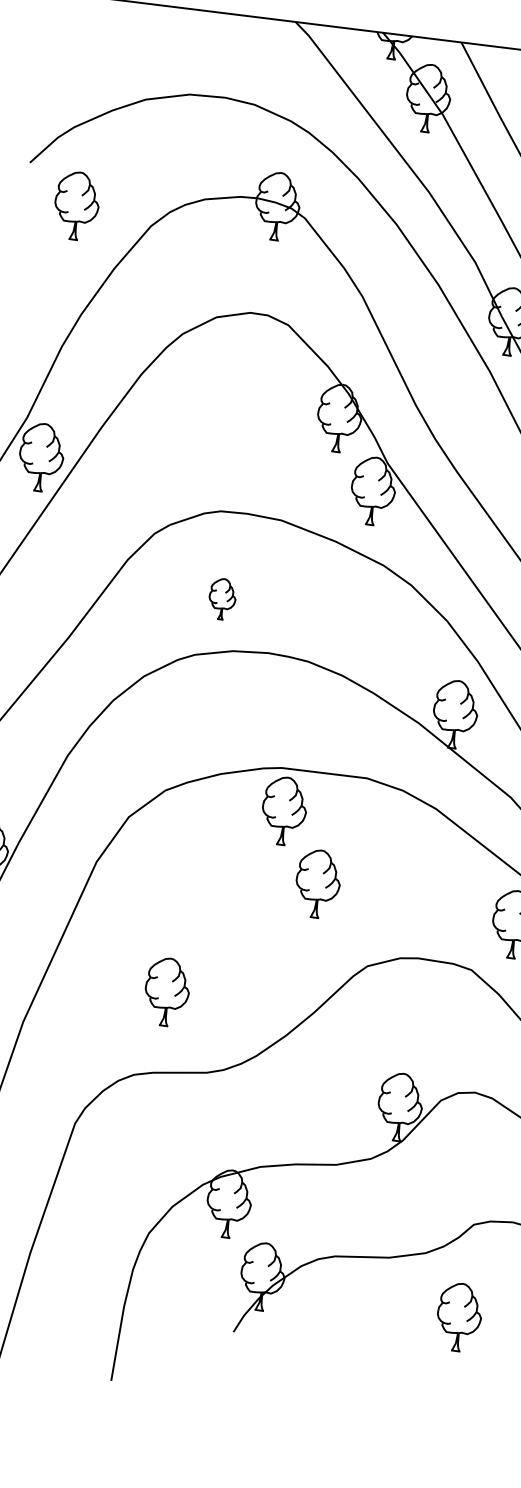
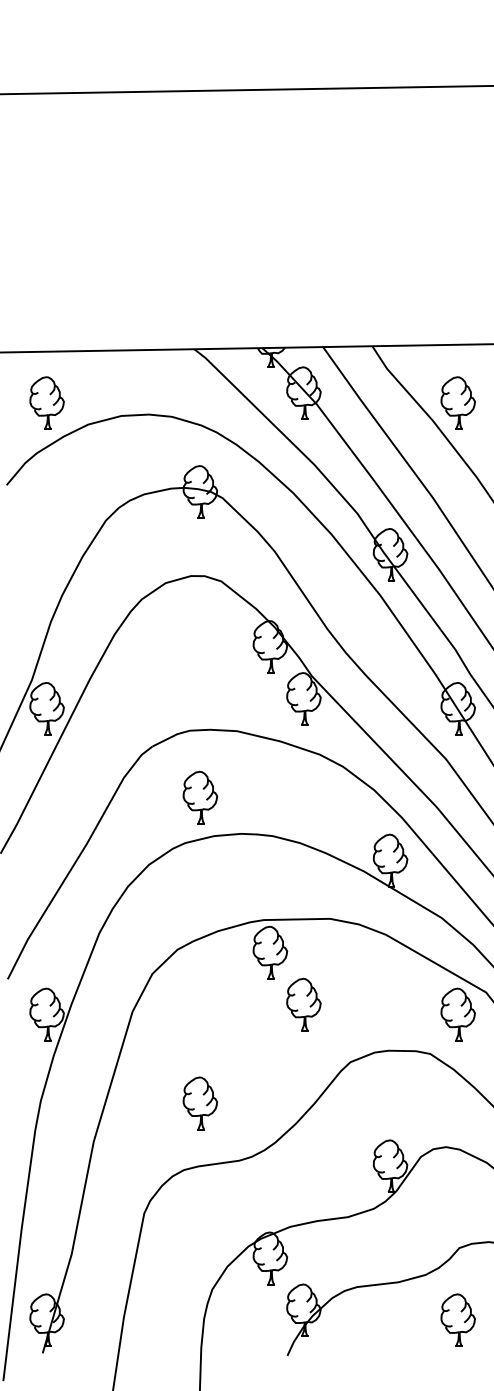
part: (76, 205) -> (46, 402), moved
part: (222, 599) -> (200, 797), size x1.67

